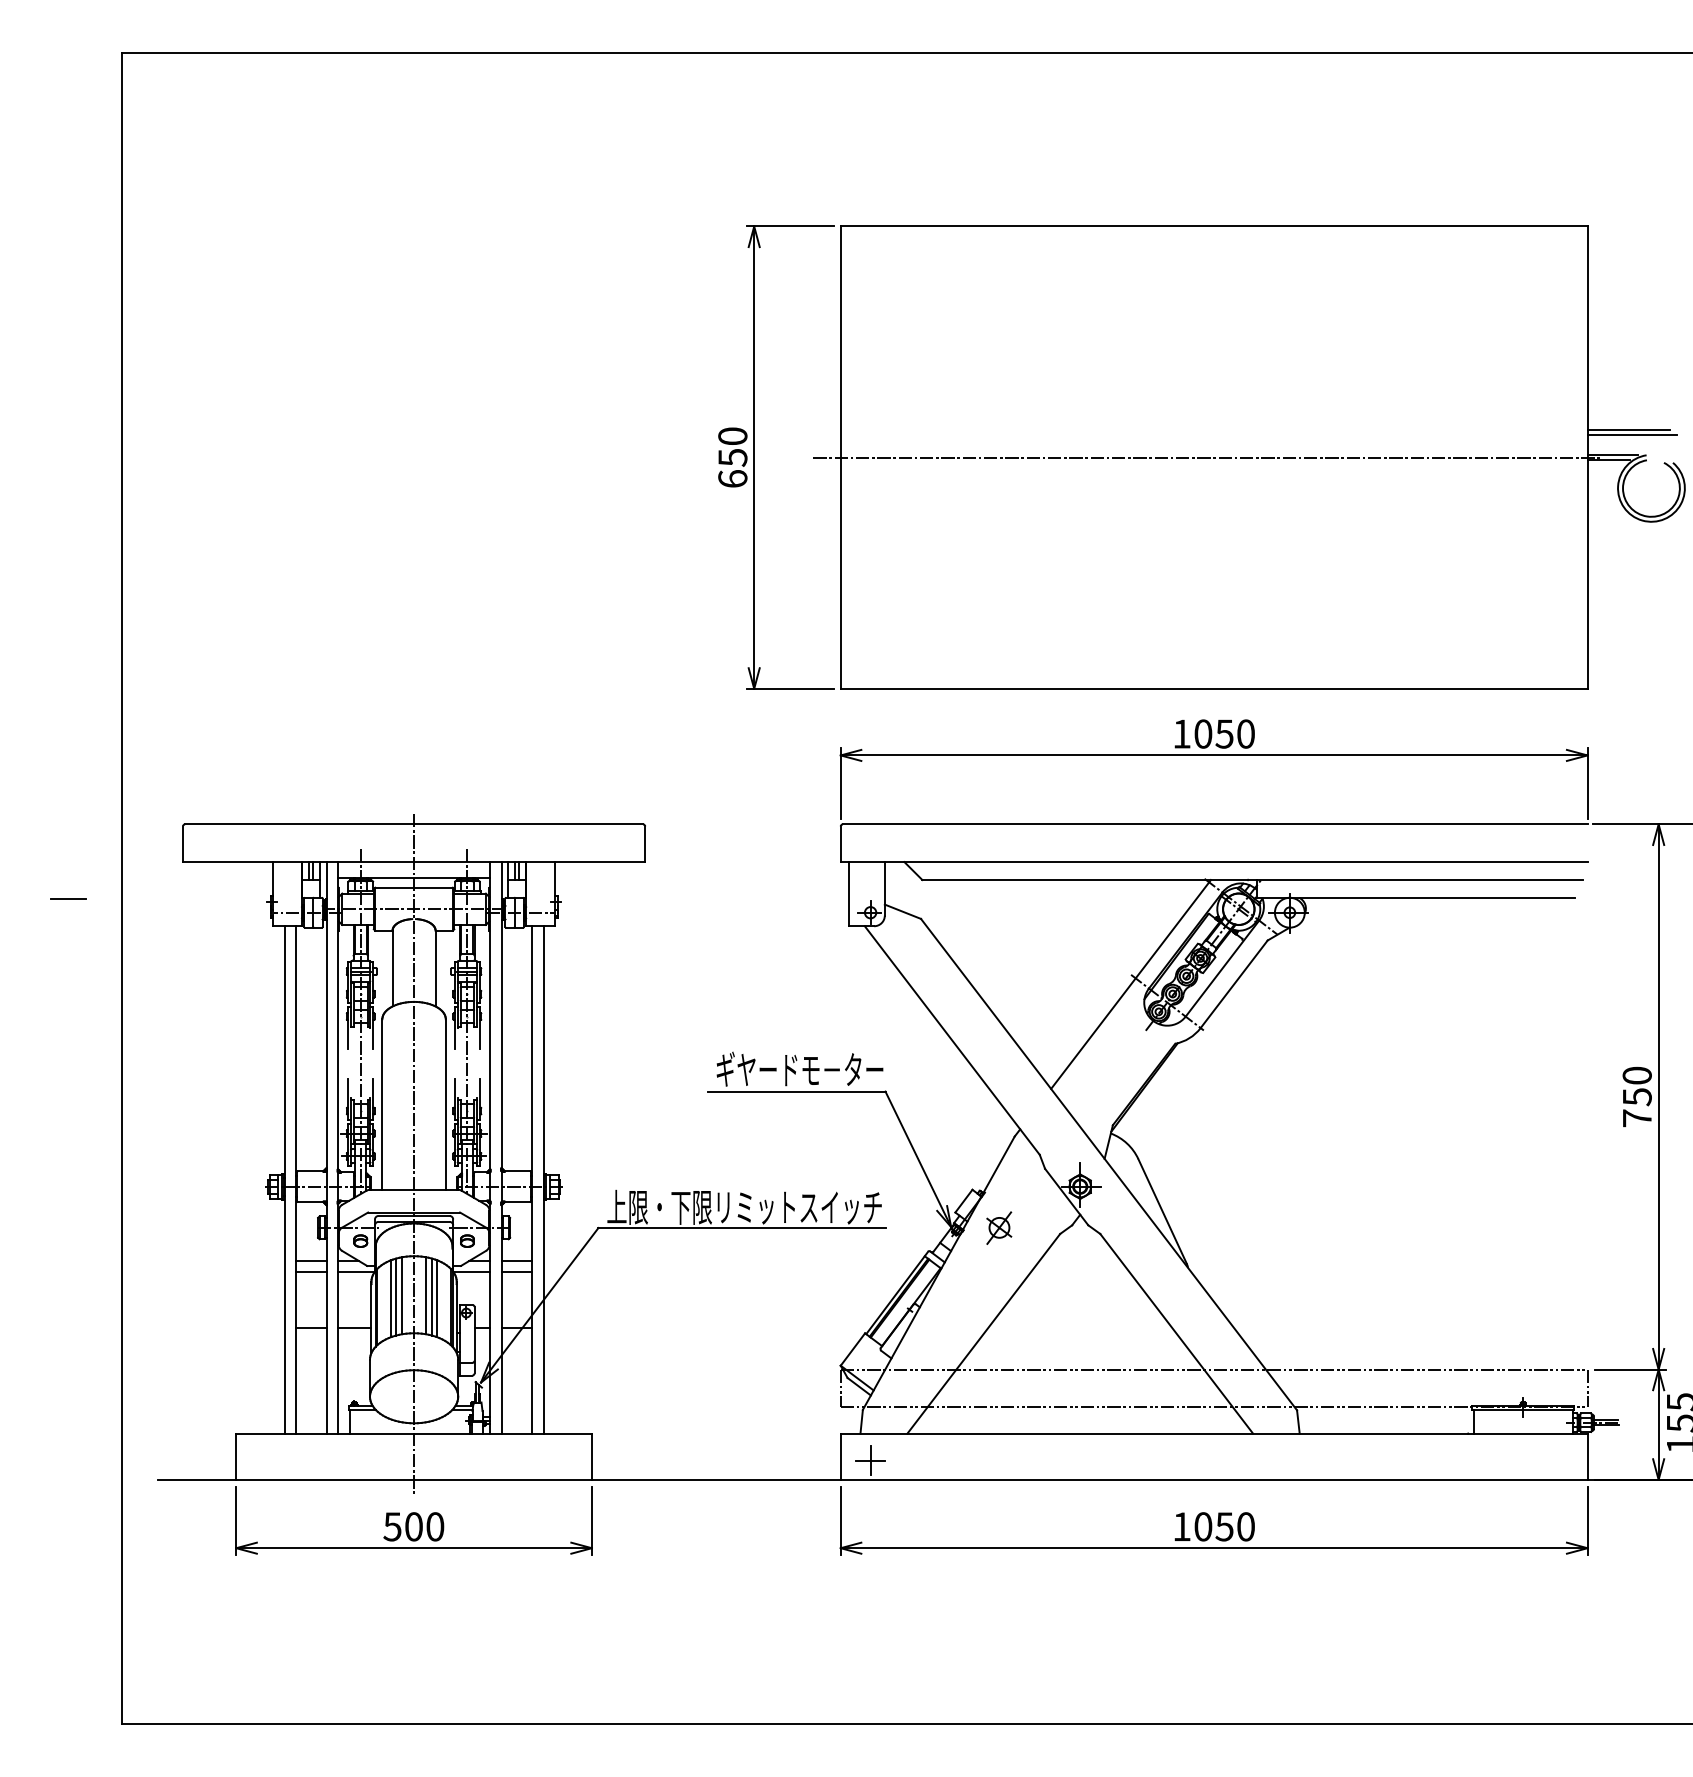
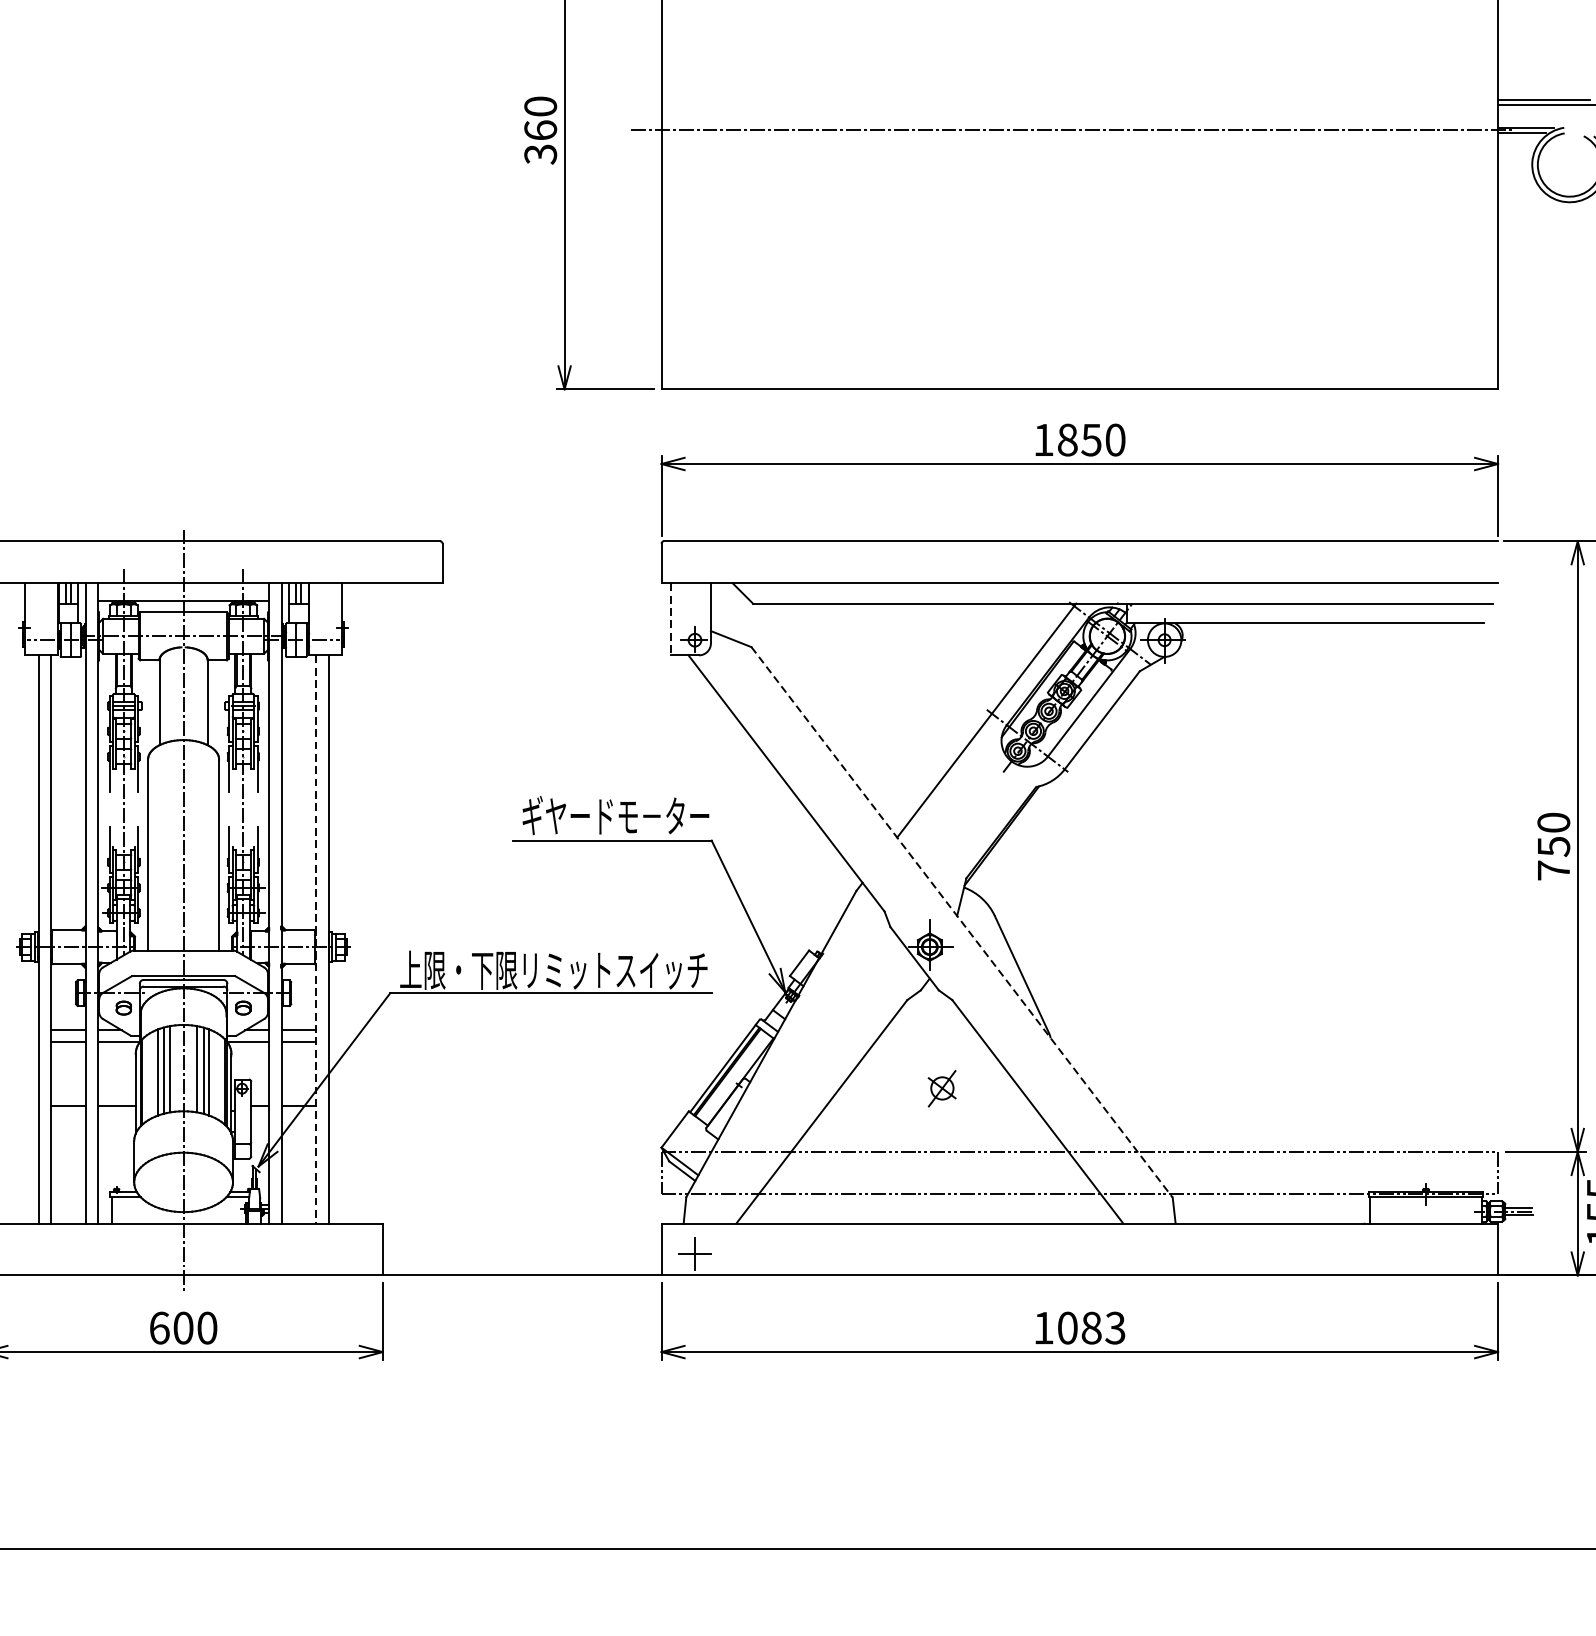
text: (732, 468) -> (540, 142), 650 -> 360
text: (1203, 734) -> (1067, 440), 1050 -> 1850
line: (849, 894) -> (671, 619), solid -> dashed
line: (1109, 1165) -> (962, 923), solid -> dashed
line: (532, 1179) -> (316, 939), solid -> dashed
part: (999, 1227) -> (942, 1088), moved
text: (392, 1526) -> (159, 1327), 500 -> 600
text: (1234, 1526) -> (1102, 1327), 1050 -> 1083

